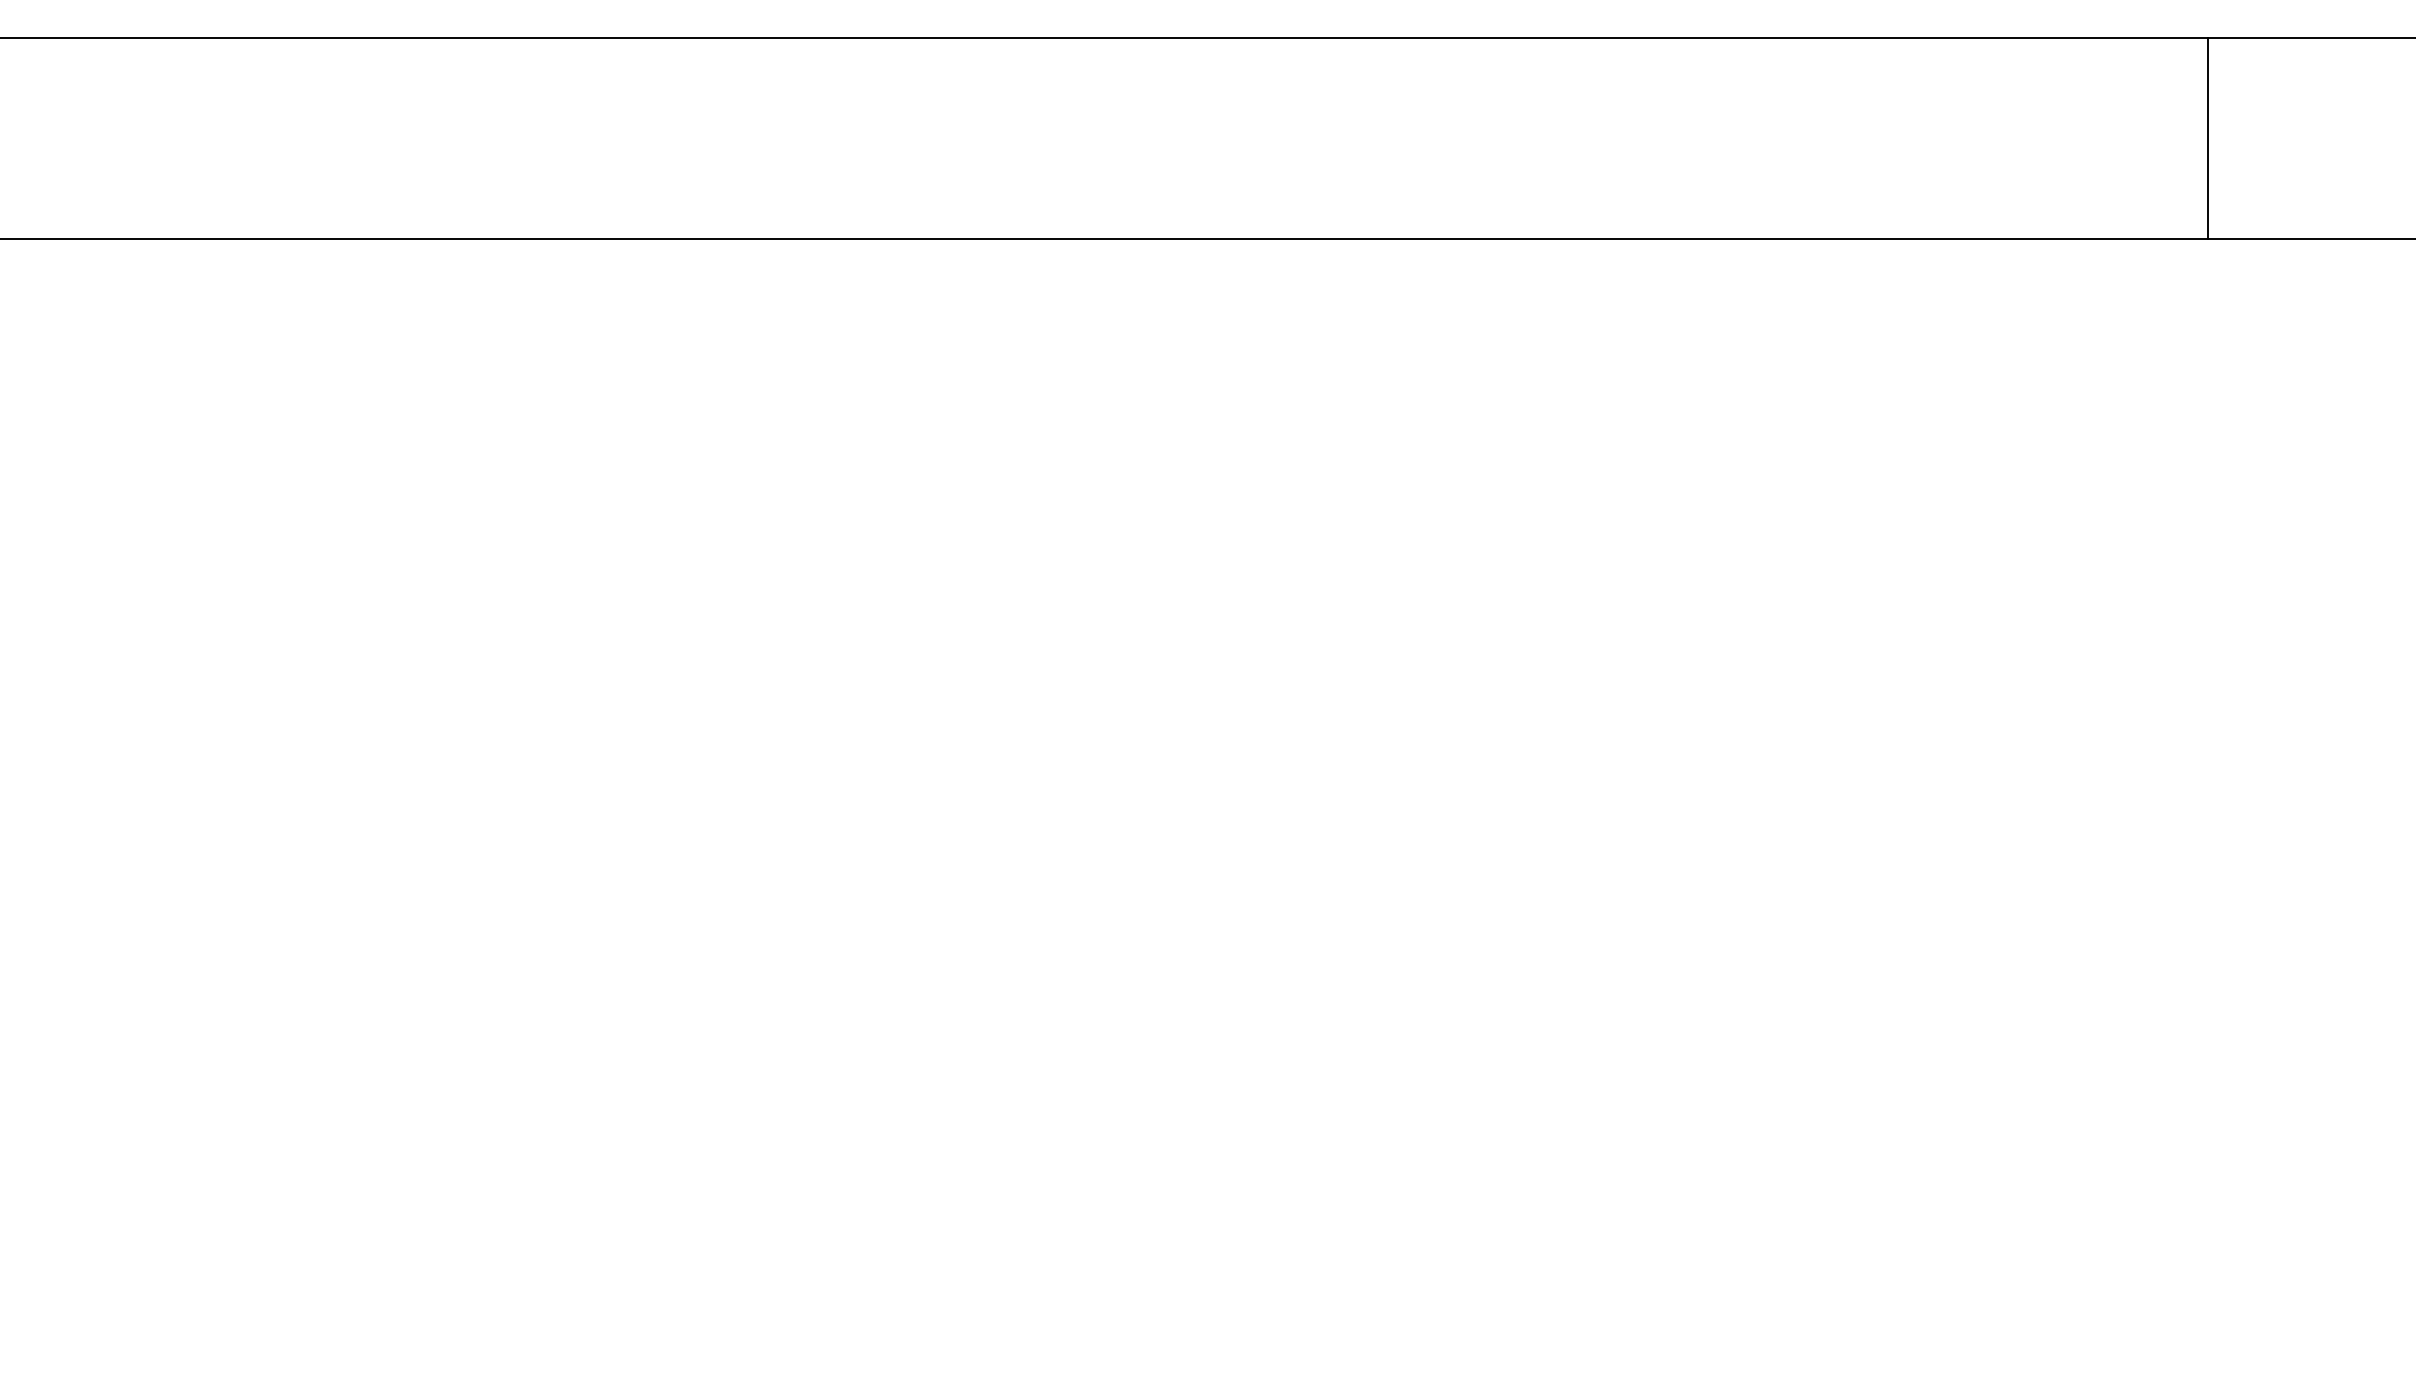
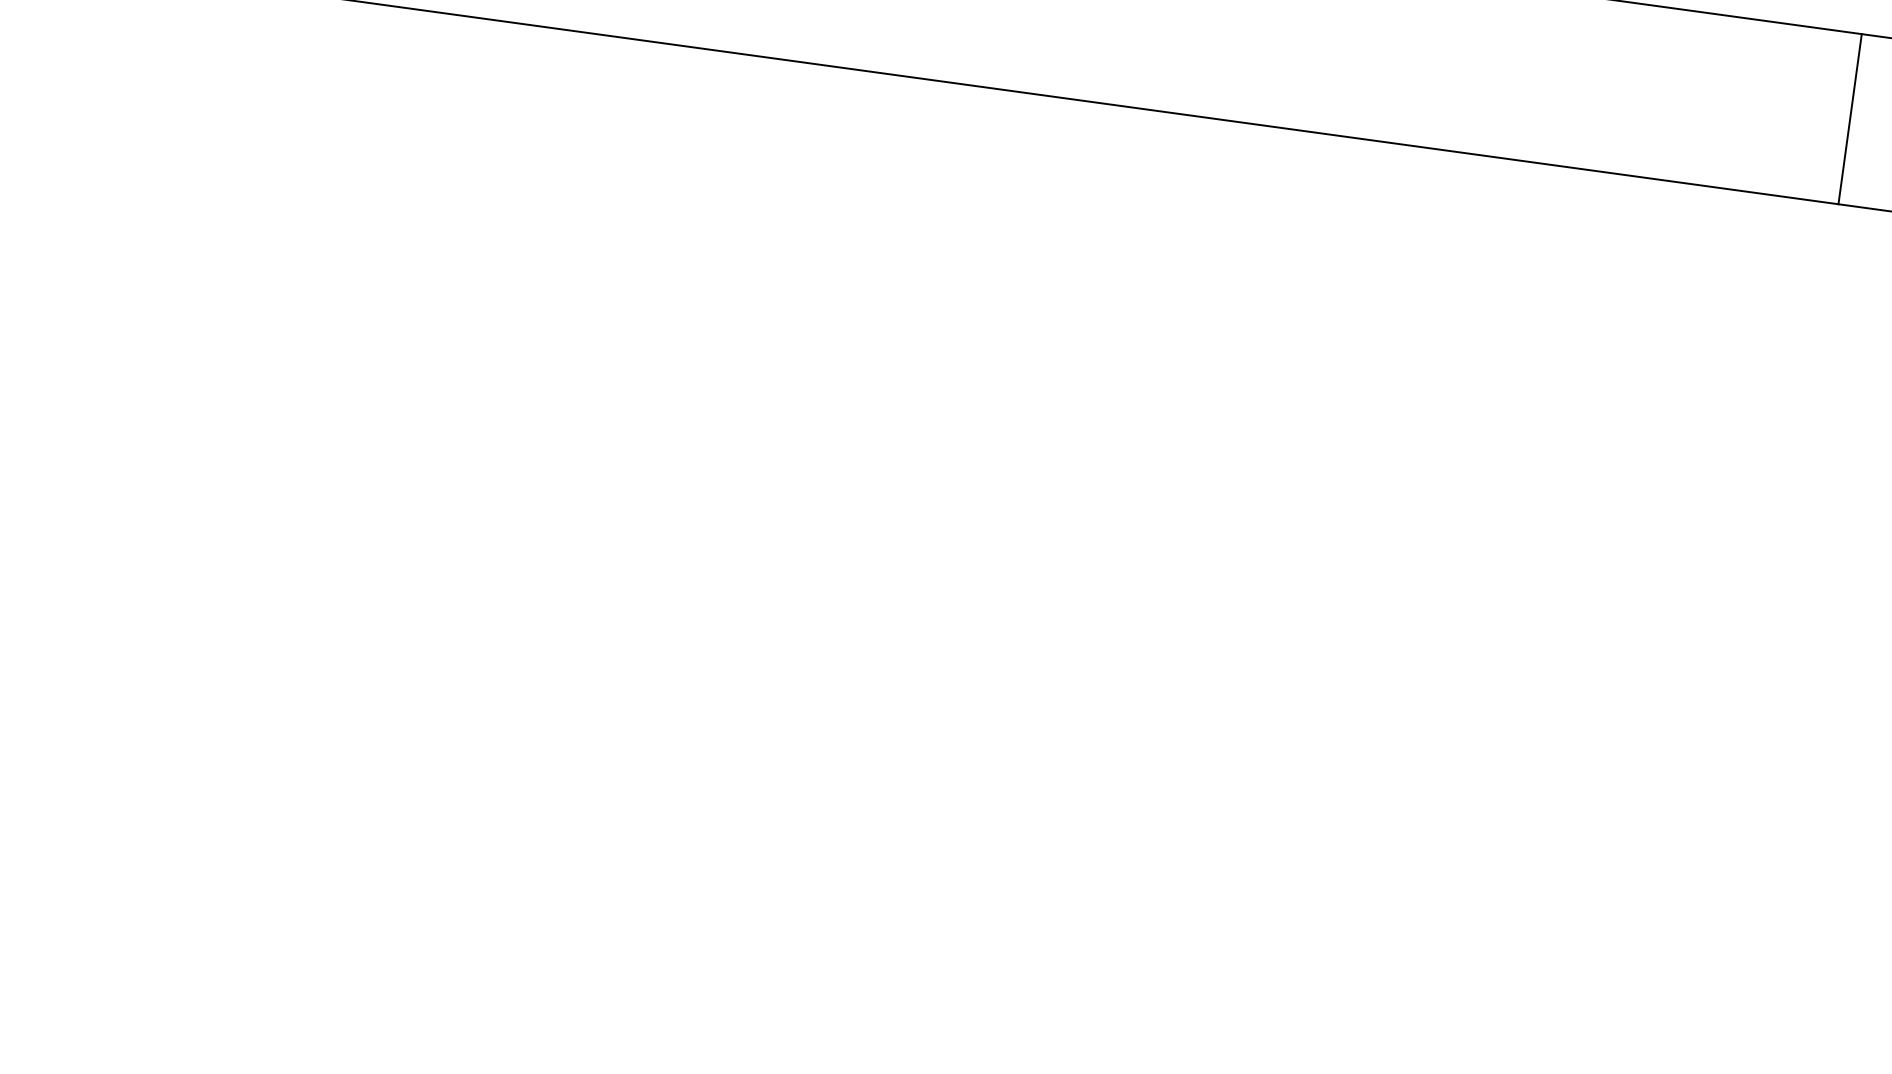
line: (2207, 138) -> (1850, 118), moved

